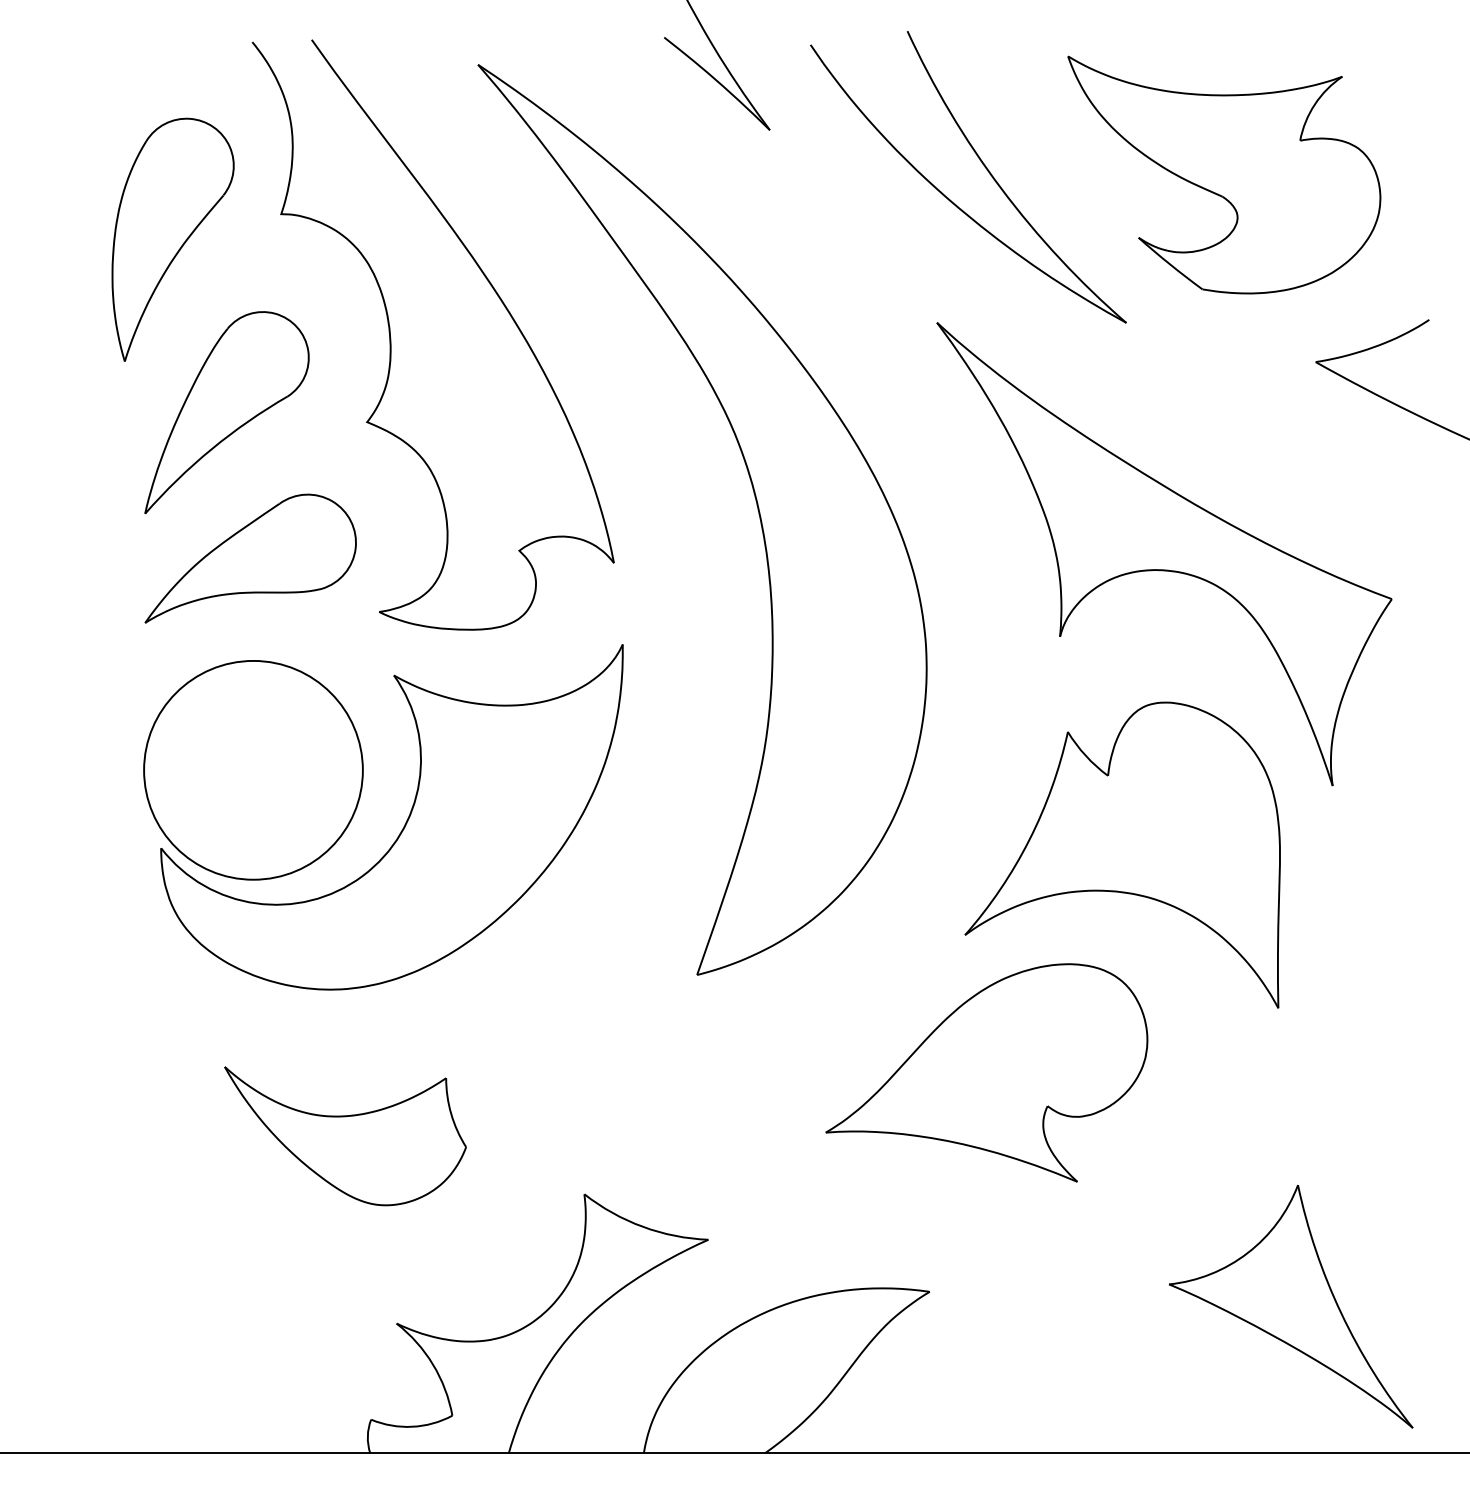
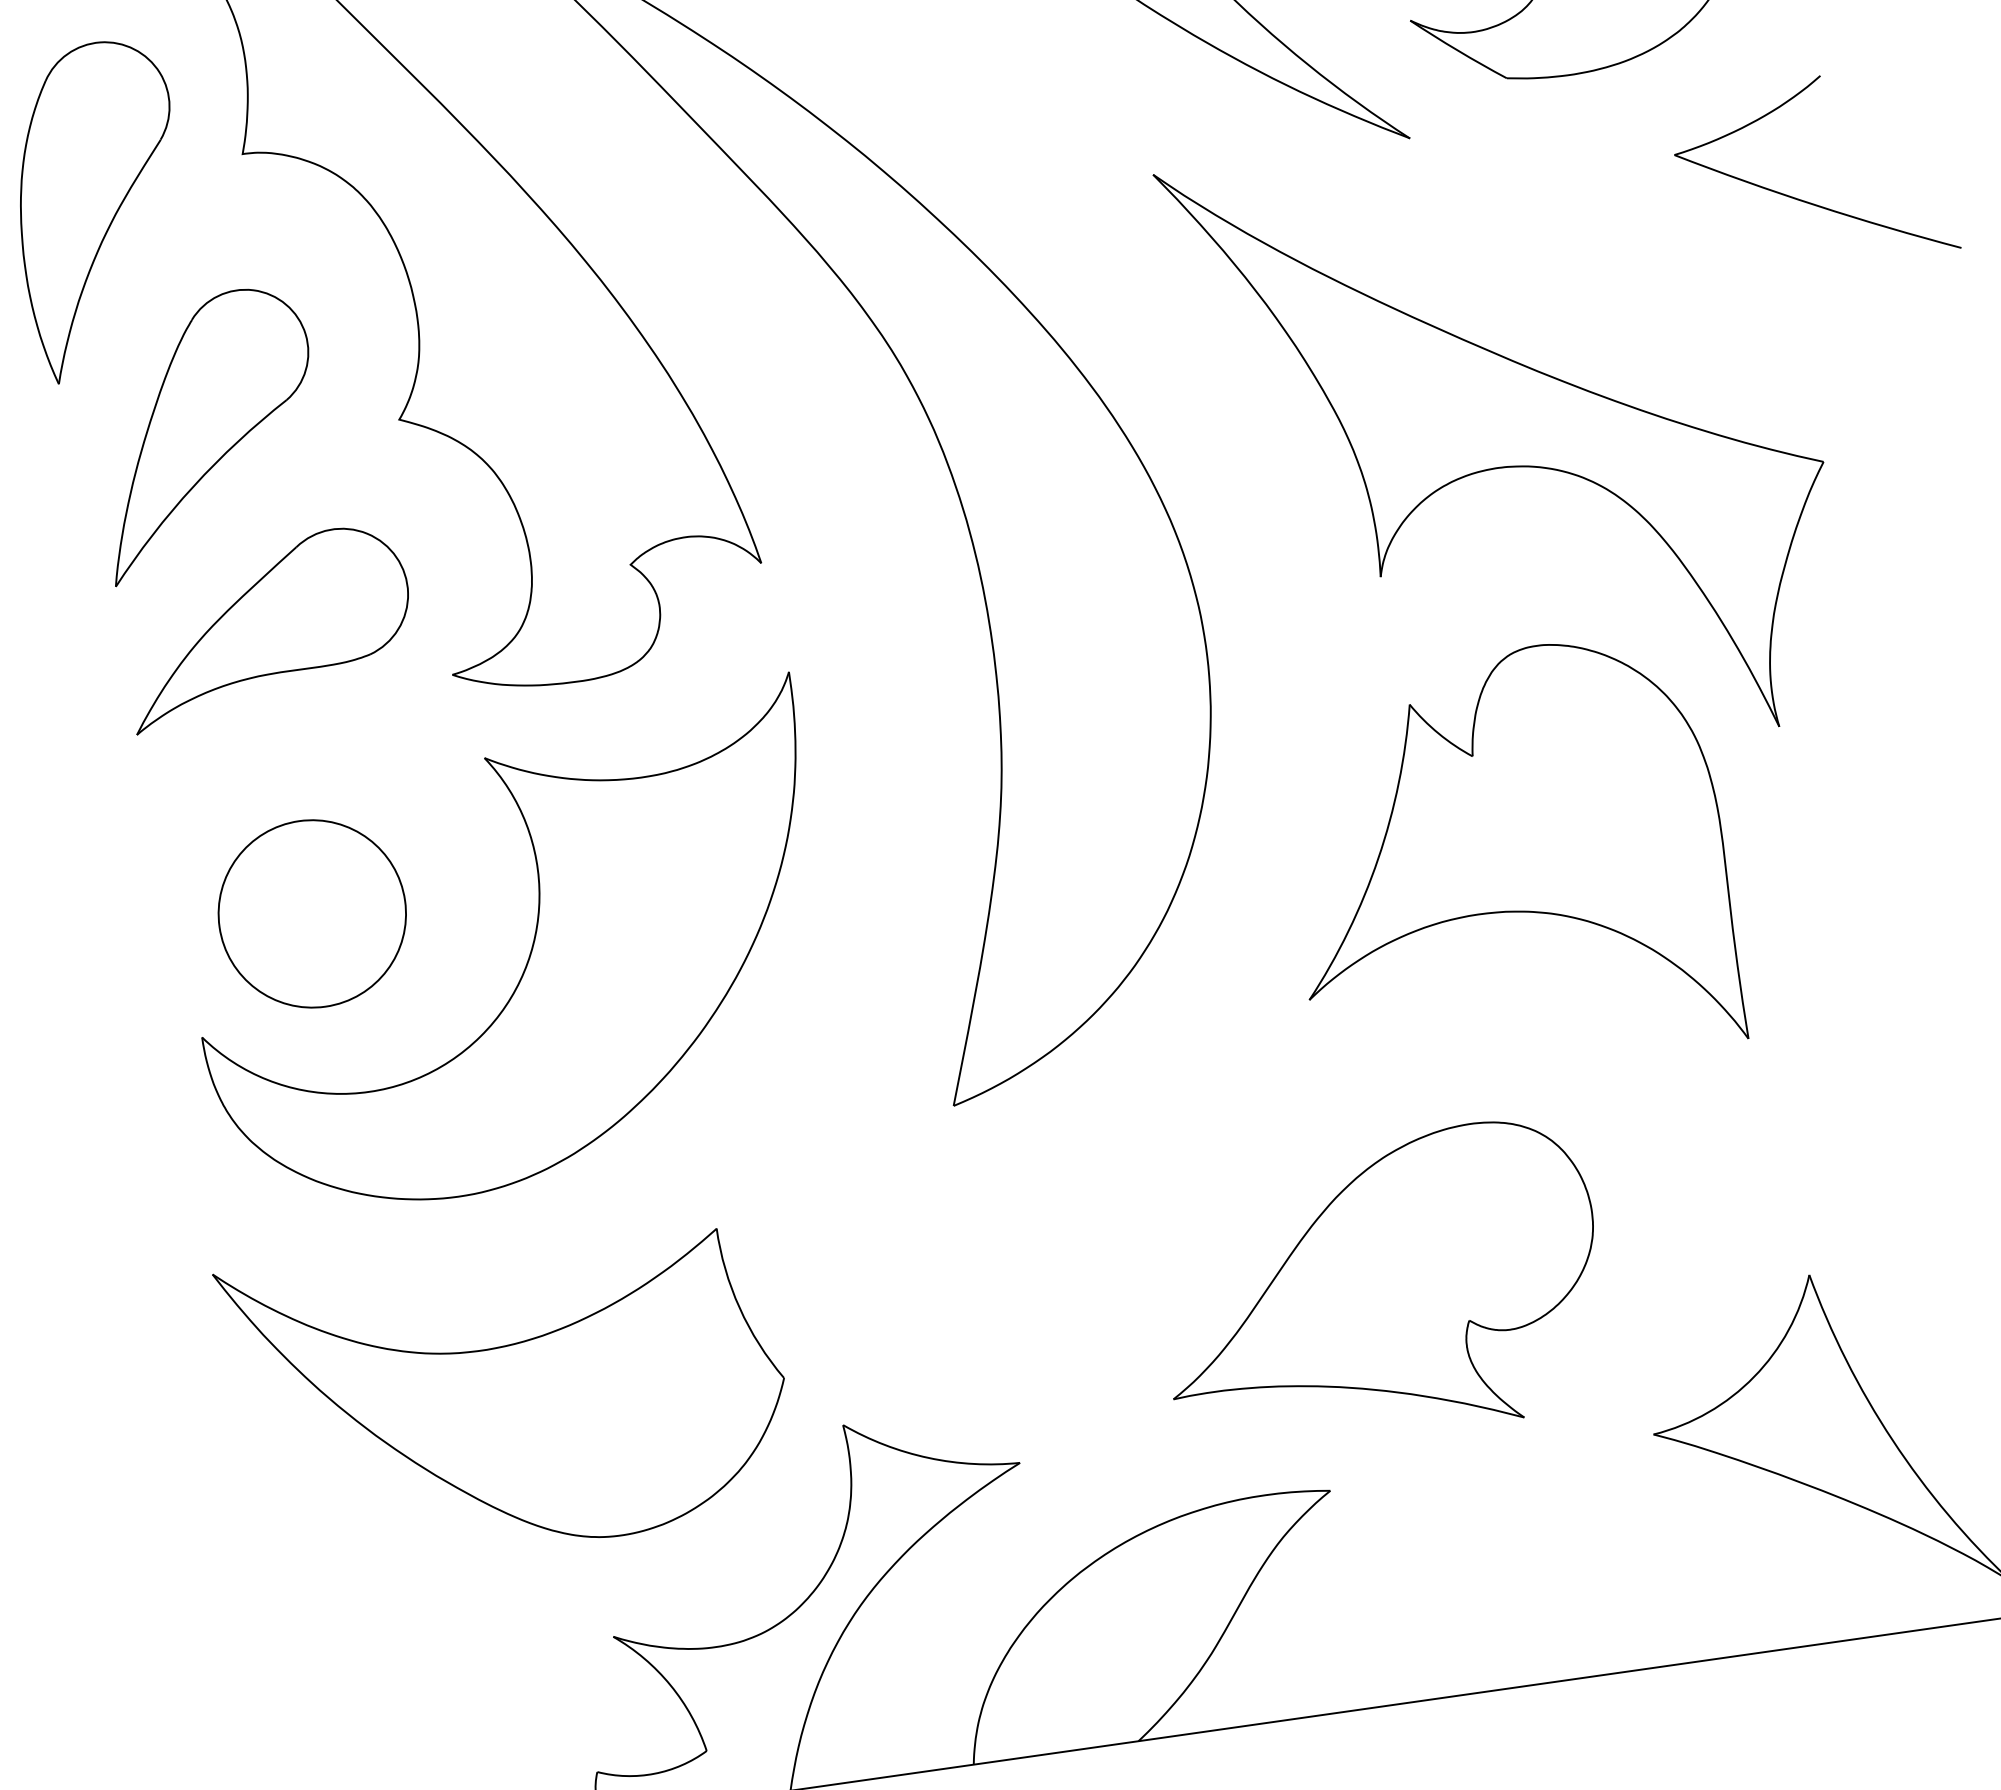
circle: (253, 769) -> (312, 912), size x0.62
part: (986, 1072) -> (1379, 1286), moved
part: (345, 1136) -> (507, 1392), size x1.67

